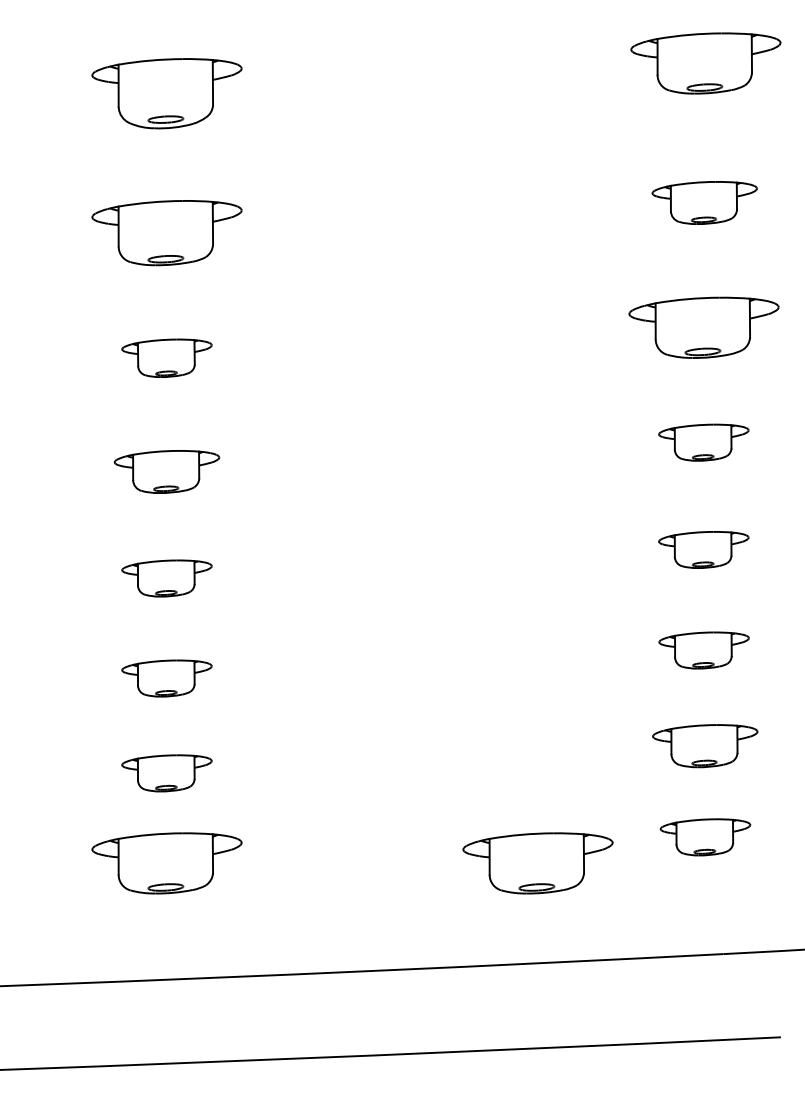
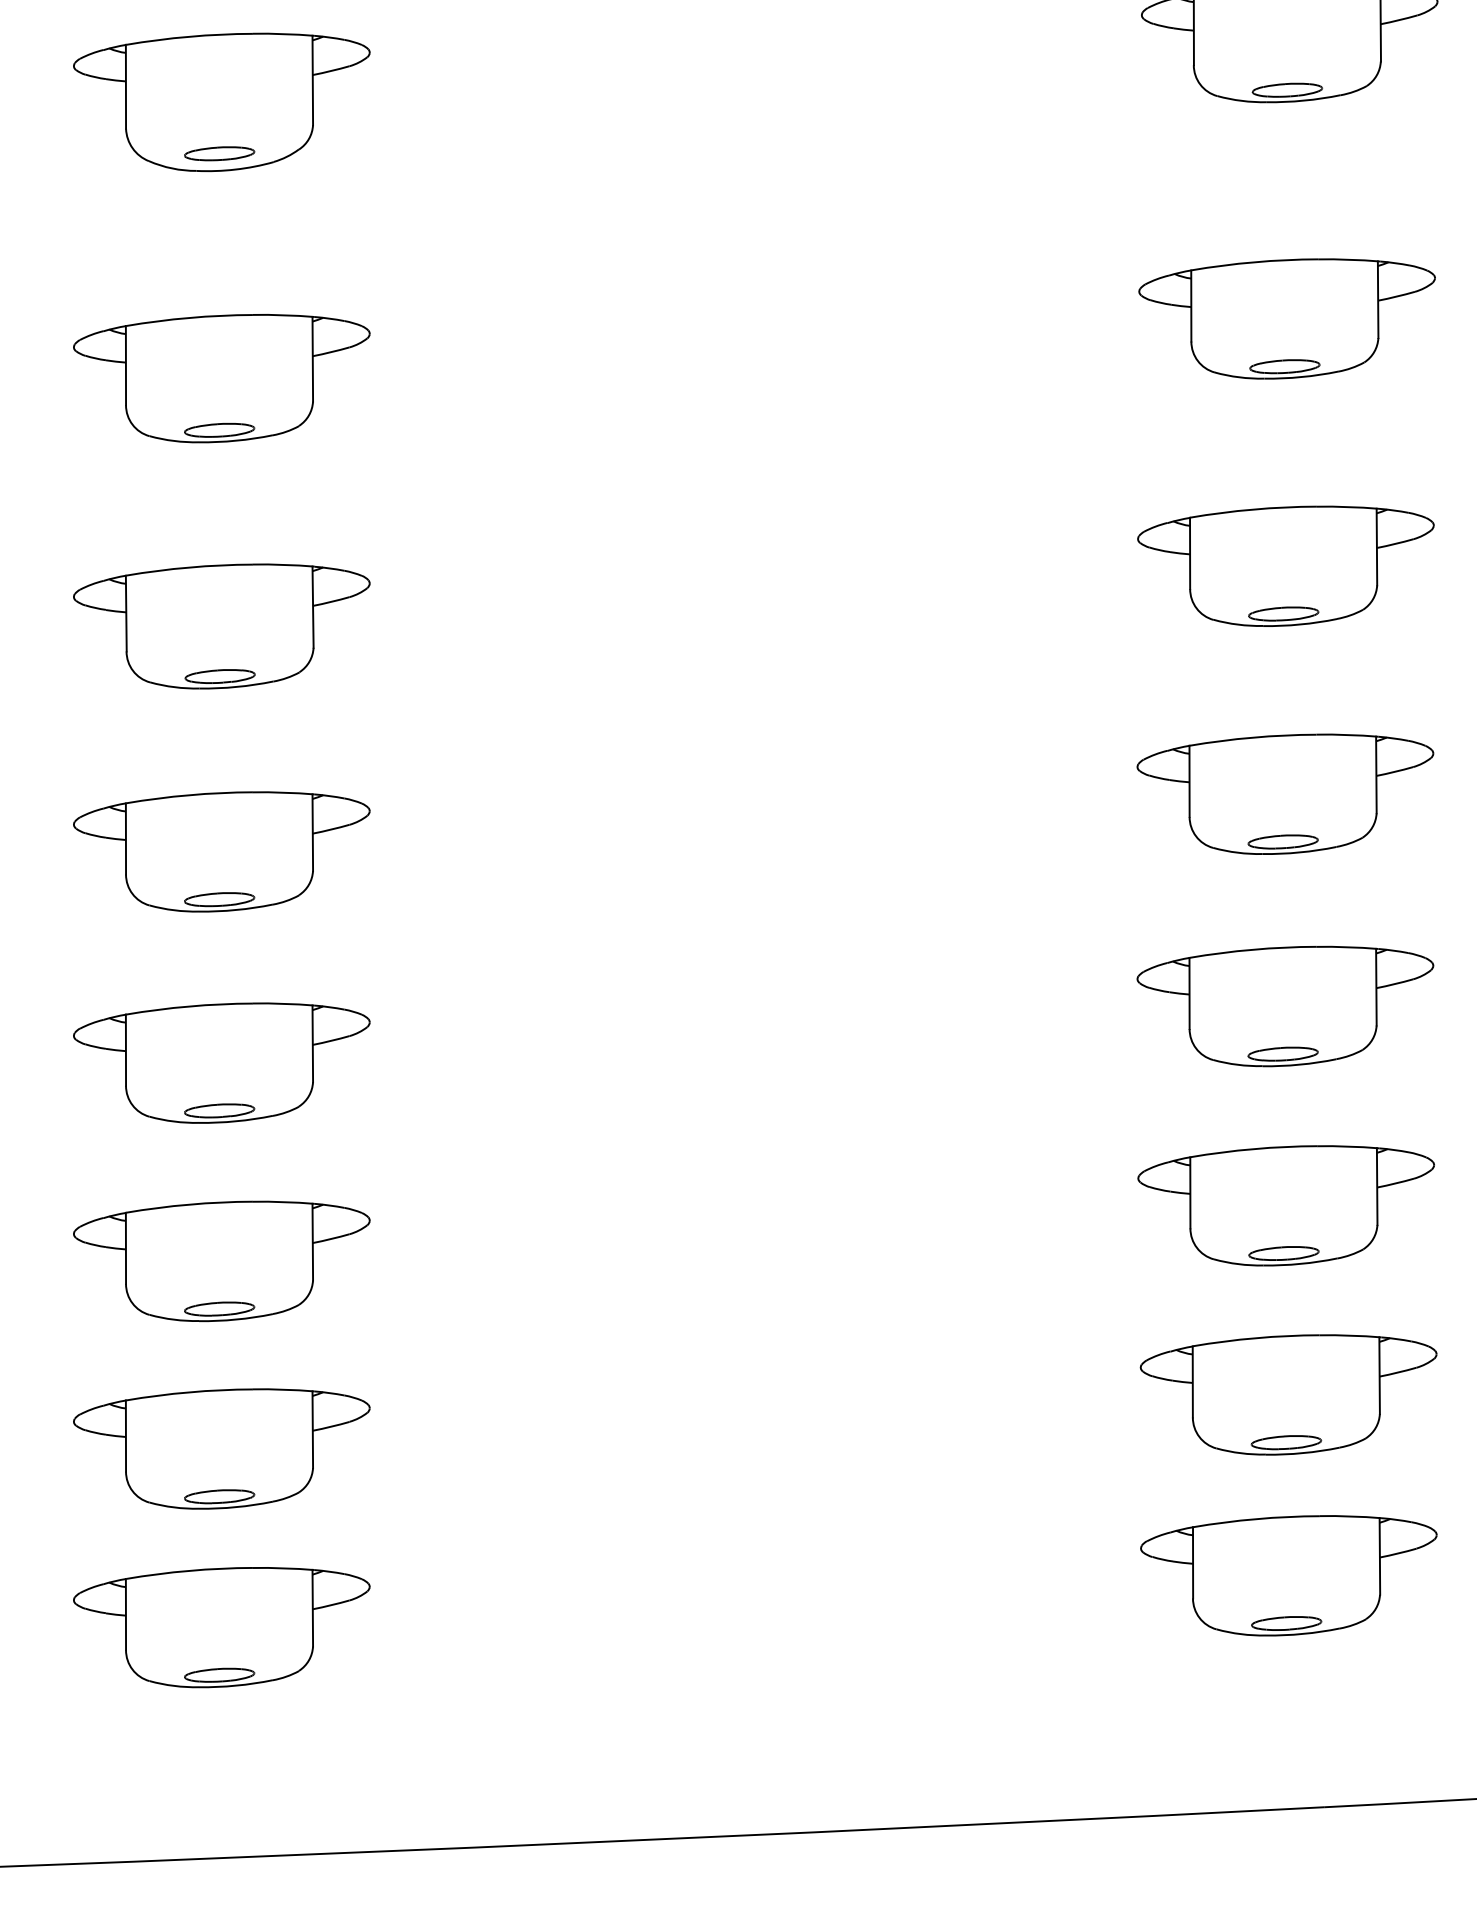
part: (704, 202) -> (1286, 317), size x1.43
part: (166, 358) -> (220, 627), size x1.67
part: (703, 442) -> (1284, 793), size x1.67
part: (166, 471) -> (220, 850), size x1.43
part: (703, 549) -> (1284, 1005), size x1.67
part: (166, 578) -> (220, 1063), size x1.67
part: (703, 650) -> (1284, 1205), size x1.67
part: (166, 678) -> (220, 1261), size x1.67
part: (704, 746) -> (1286, 1395), size x1.43
part: (166, 773) -> (220, 1449), size x1.67
part: (705, 837) -> (1288, 1576), size x1.67
part: (537, 863) -> (955, 1627), removed

